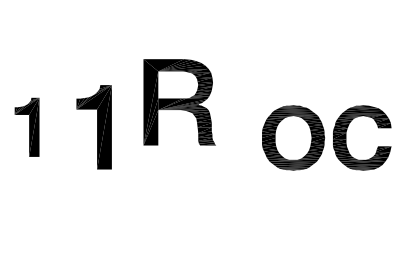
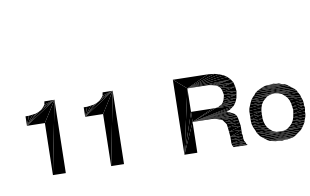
part: (179, 102) -> (209, 112), moved
part: (26, 127) -> (44, 139), size x1.43

